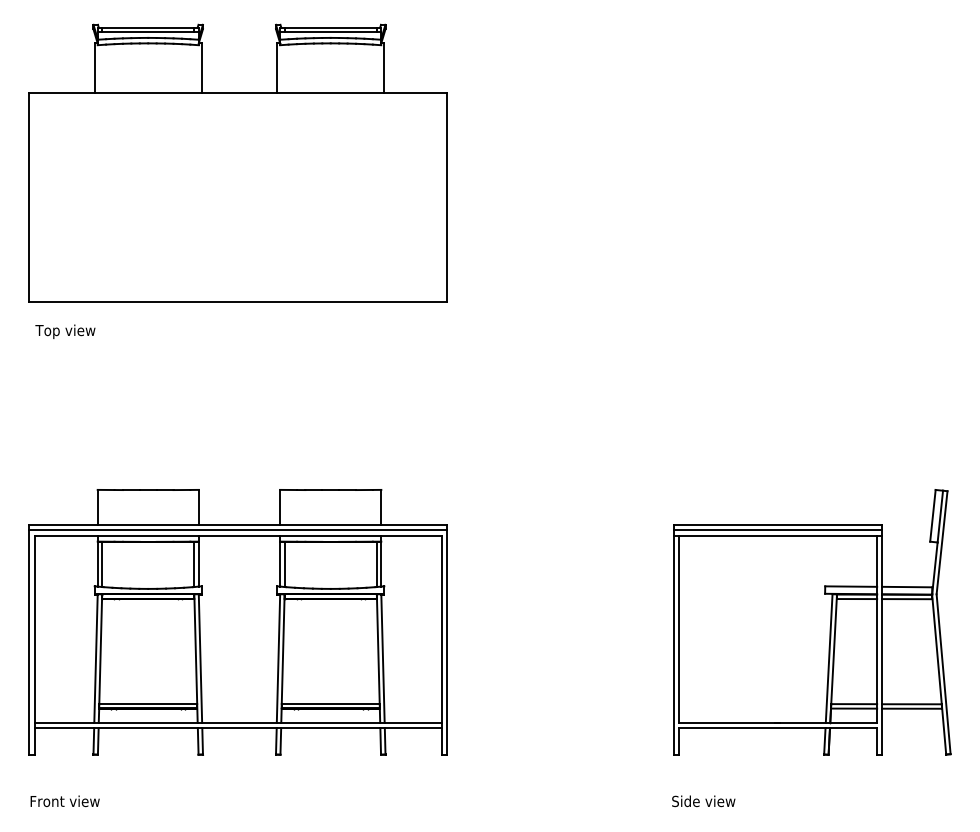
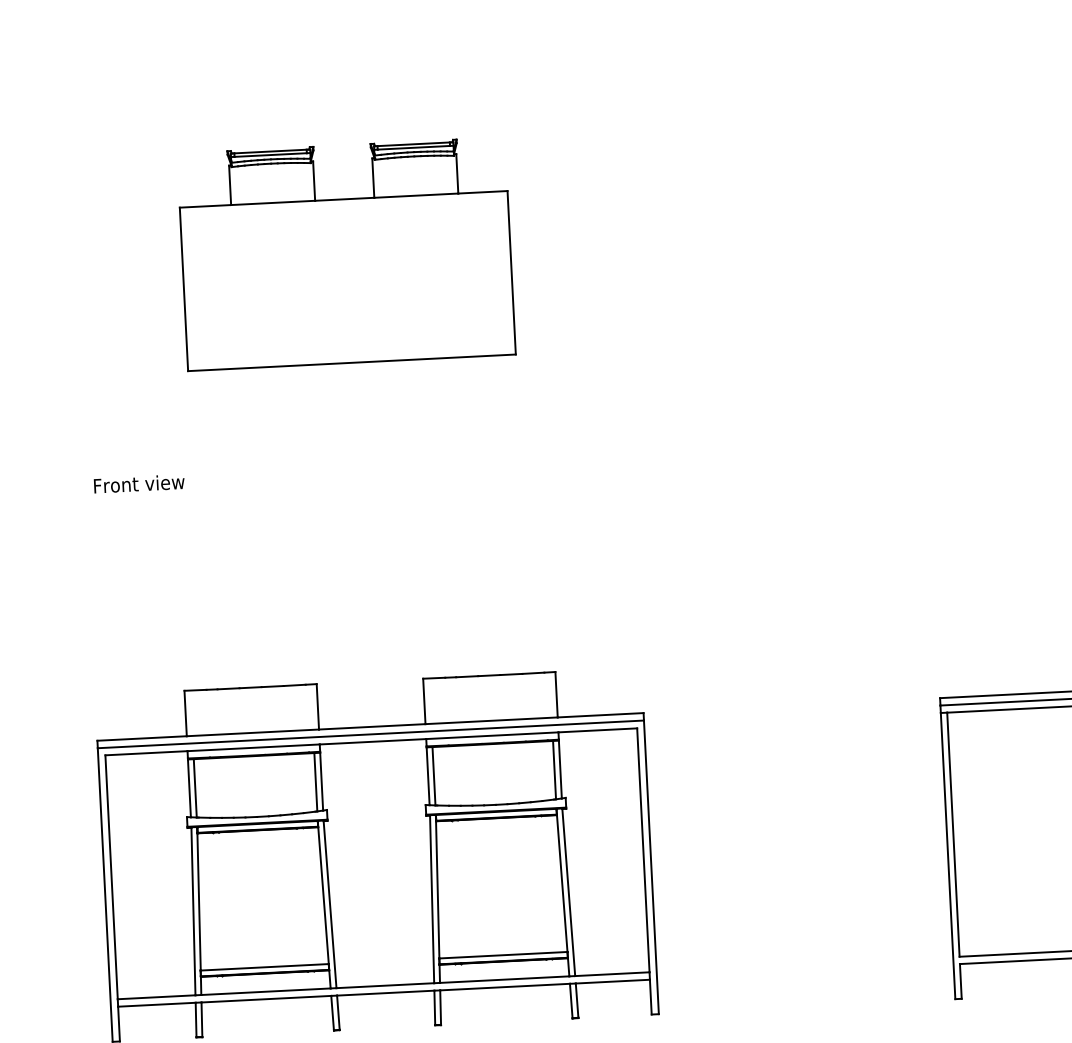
part: (237, 162) -> (345, 253), size x0.6
text: (70, 331) -> (138, 485), Top view -> Front view

